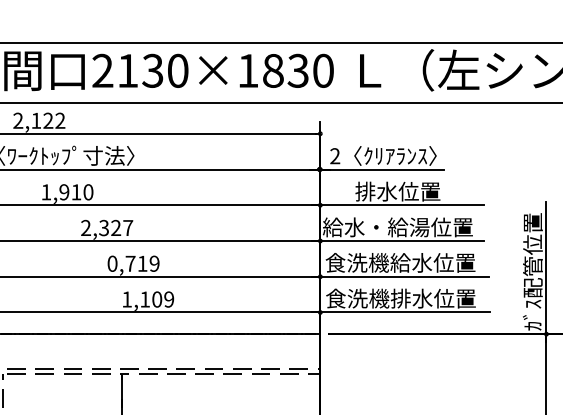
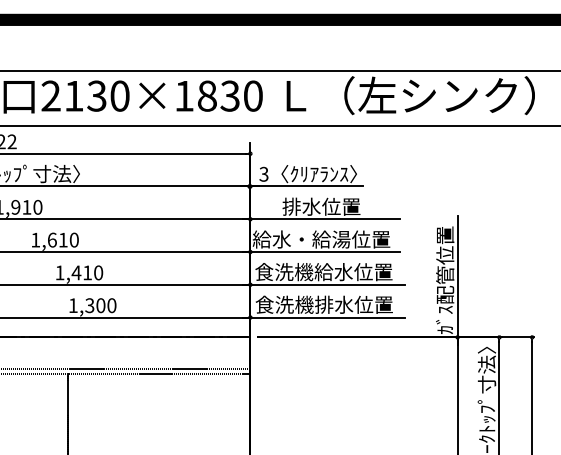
text: (334, 156) -> (263, 174), 2 -> 3
text: (106, 227) -> (54, 239), 2,327 -> 1,610
text: (133, 263) -> (79, 272), 0,719 -> 1,410
text: (156, 299) -> (100, 305), 1,109 -> 1,300

